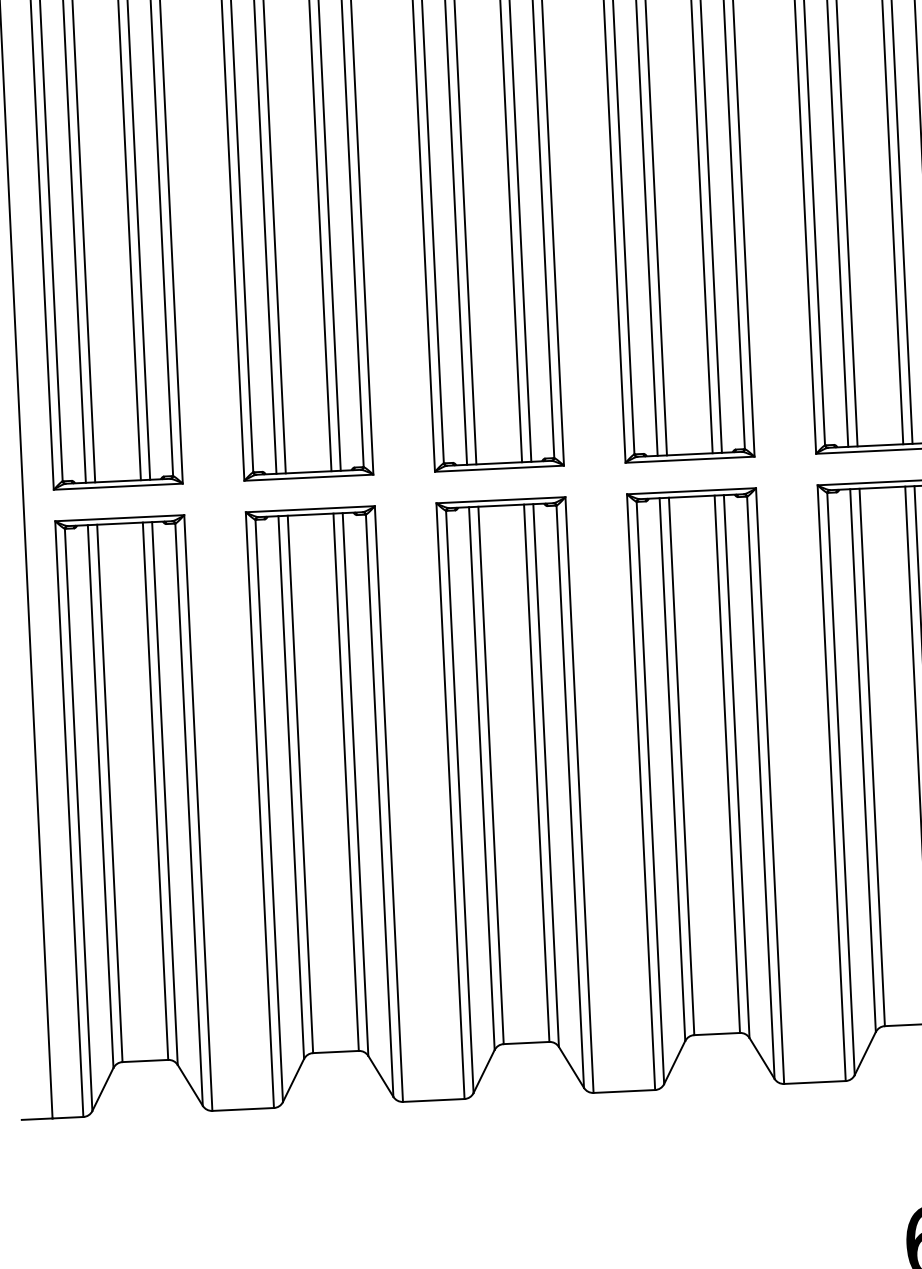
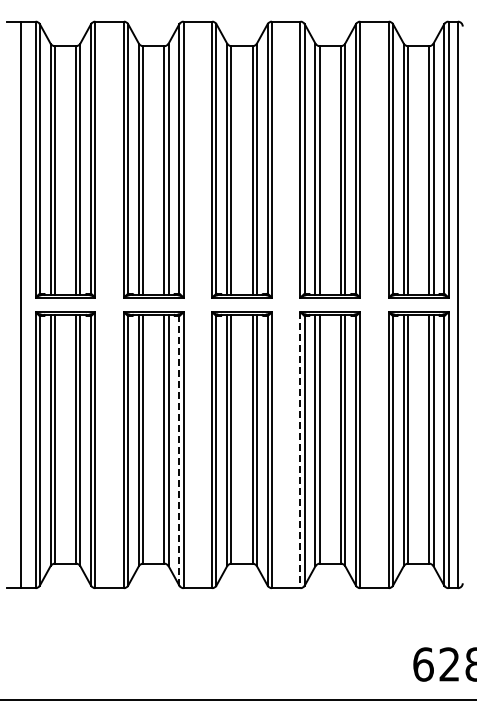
line: (641, 792) -> (300, 450), solid -> dashed
line: (379, 805) -> (179, 450), solid -> dashed

